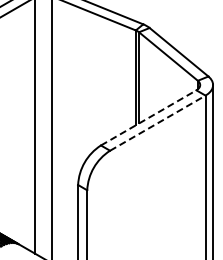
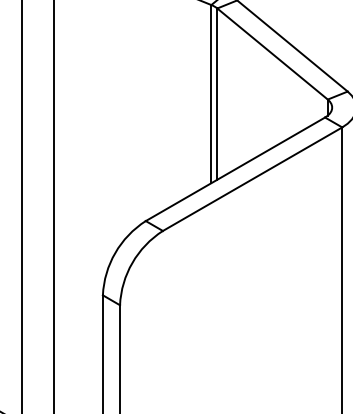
line: (149, 117) -> (236, 168), dashed -> solid
line: (158, 122) -> (253, 177), dashed -> solid

